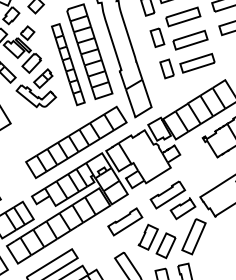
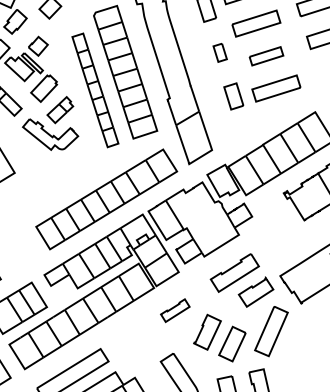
part: (156, 37) -> (219, 52), size x0.7
part: (190, 40) -> (266, 56), size x0.7
part: (125, 221) -> (175, 310), size x0.6

